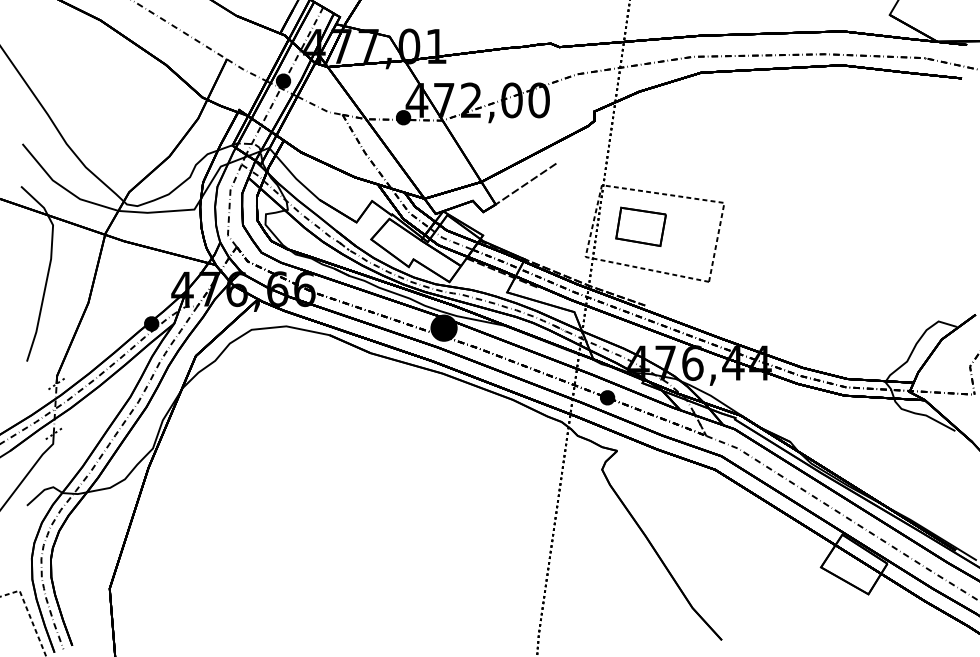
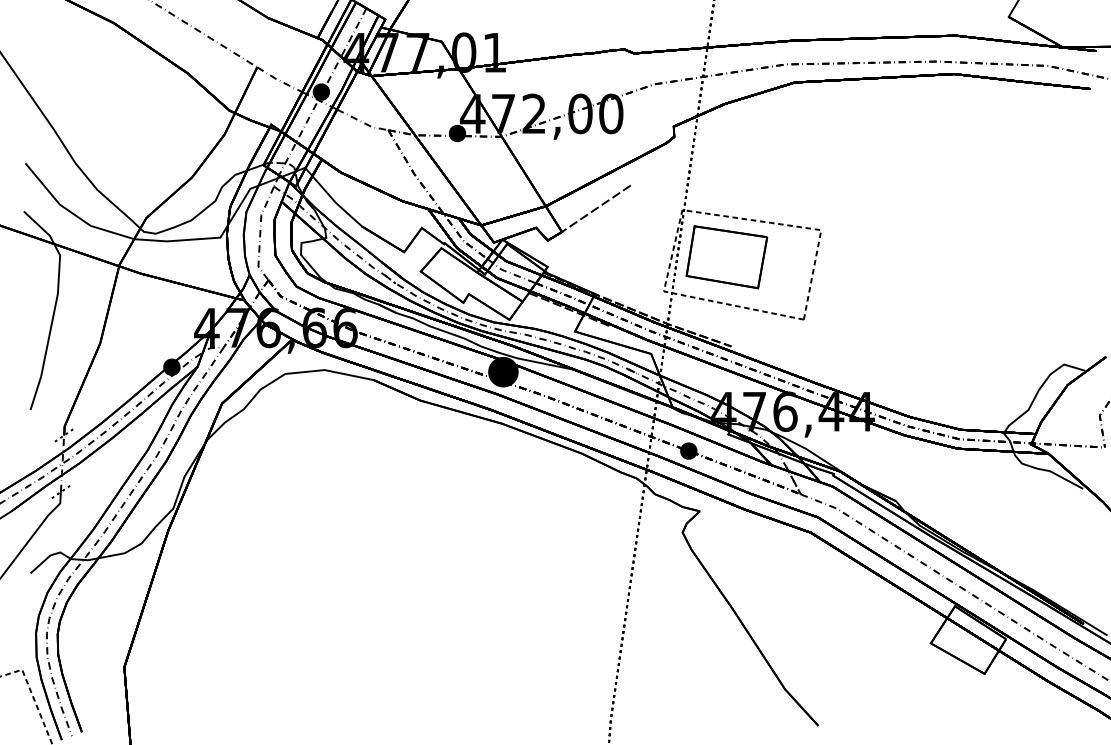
part: (640, 226) -> (726, 256), size x1.43

